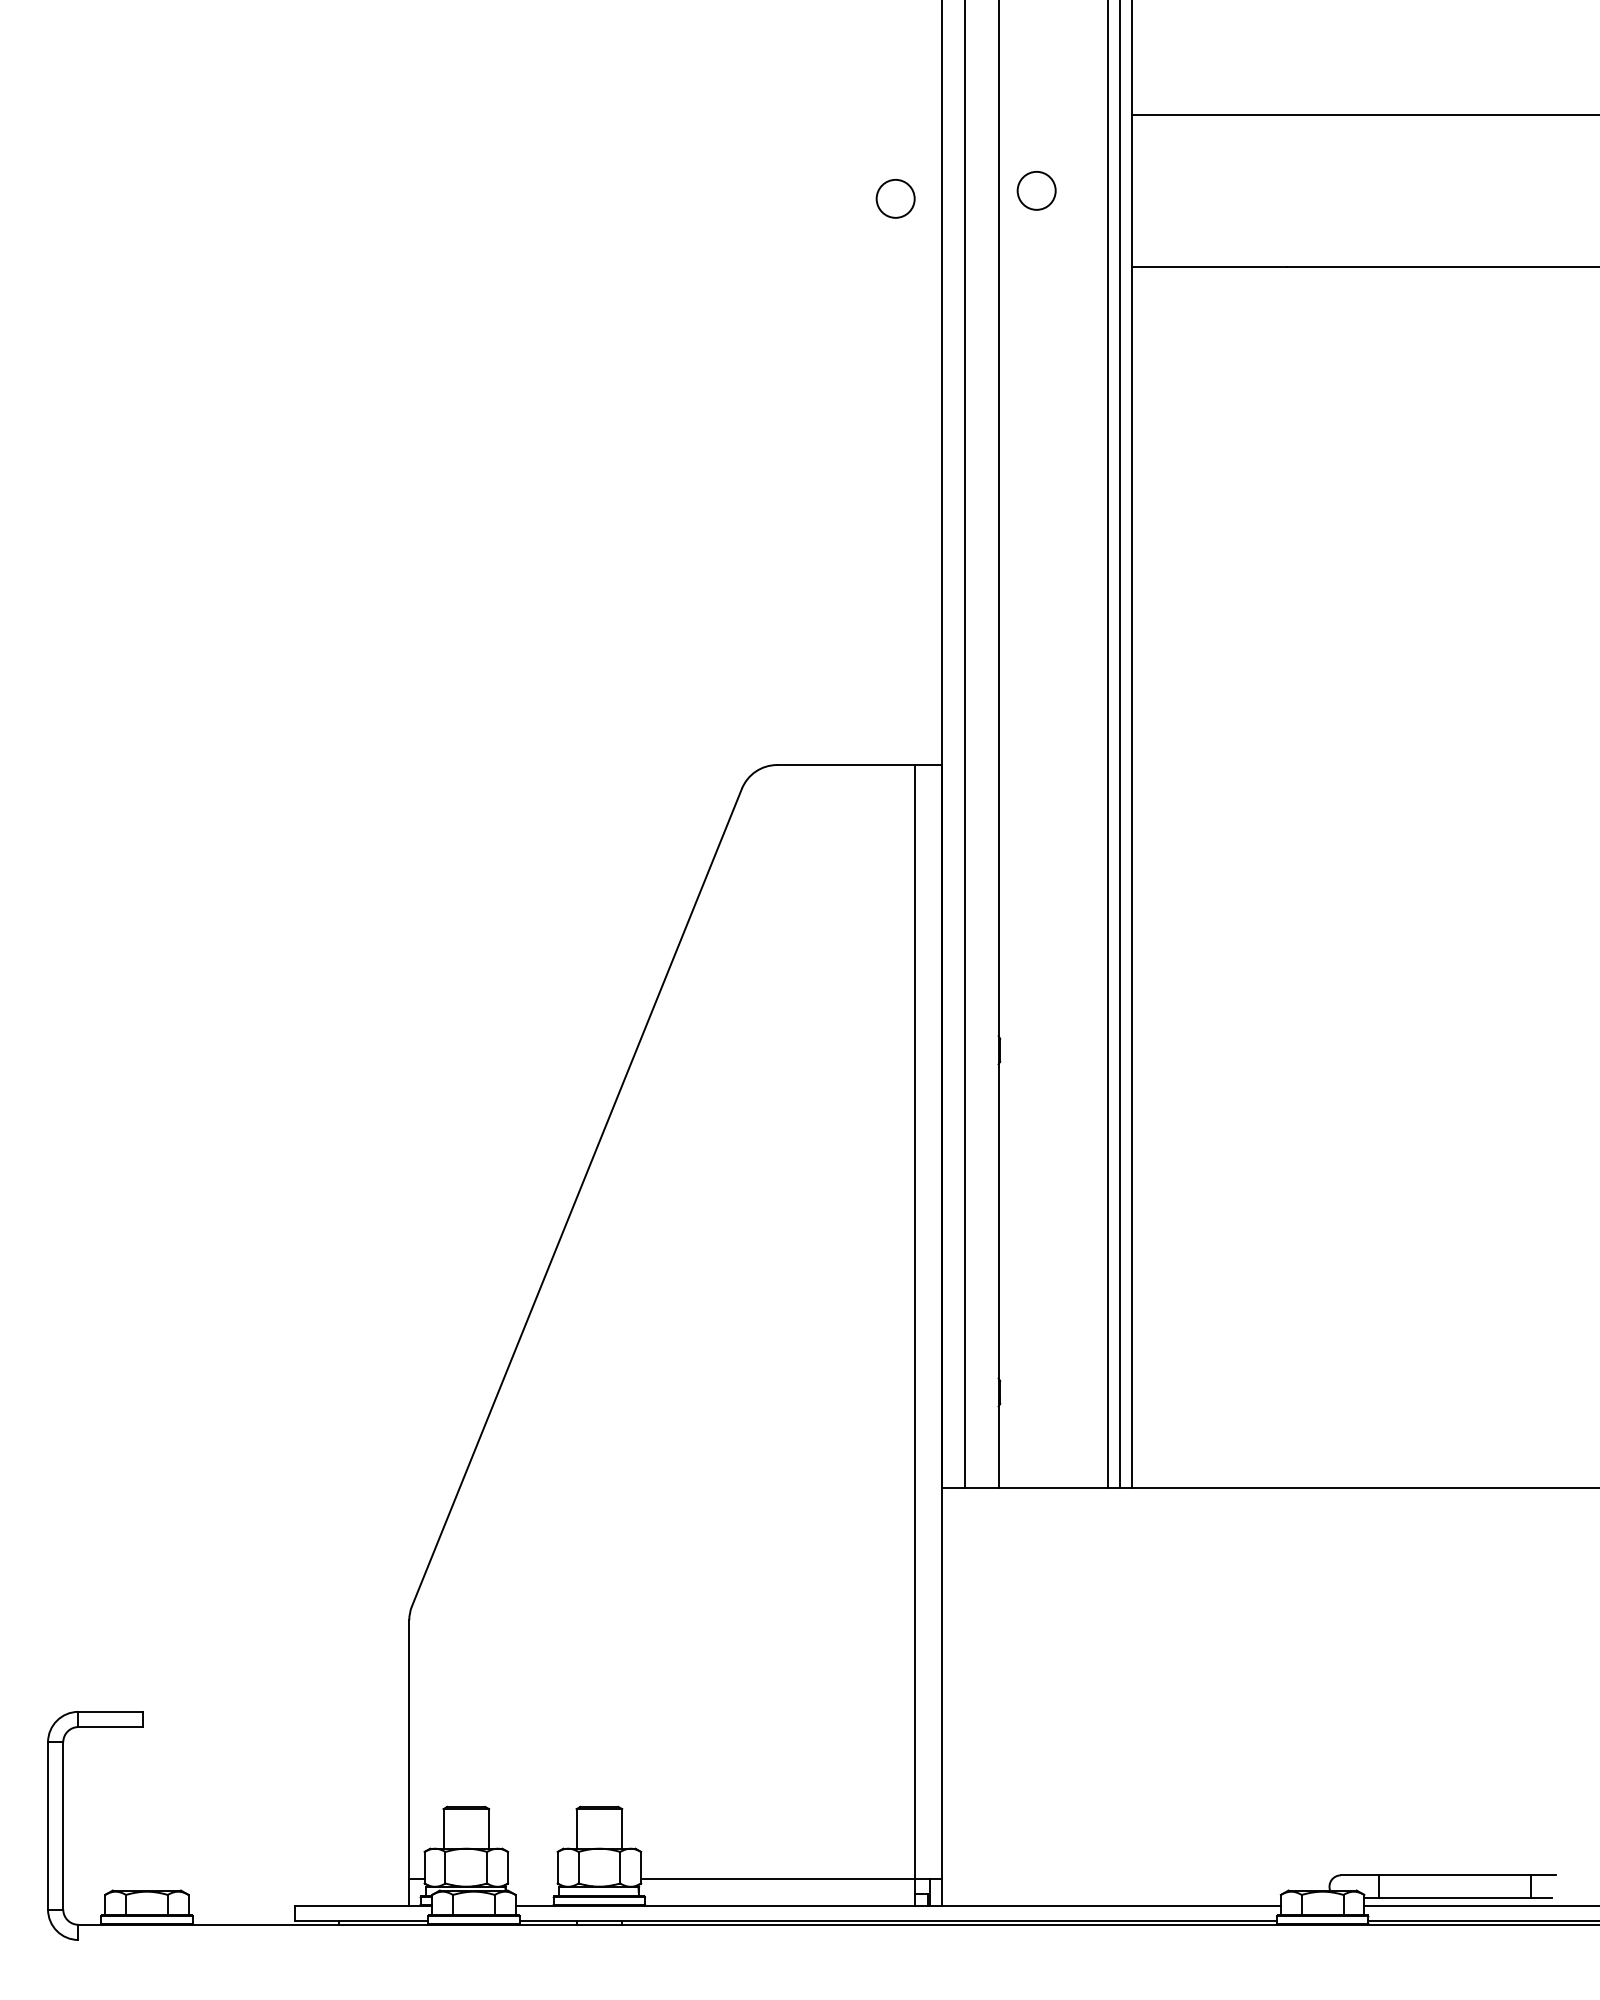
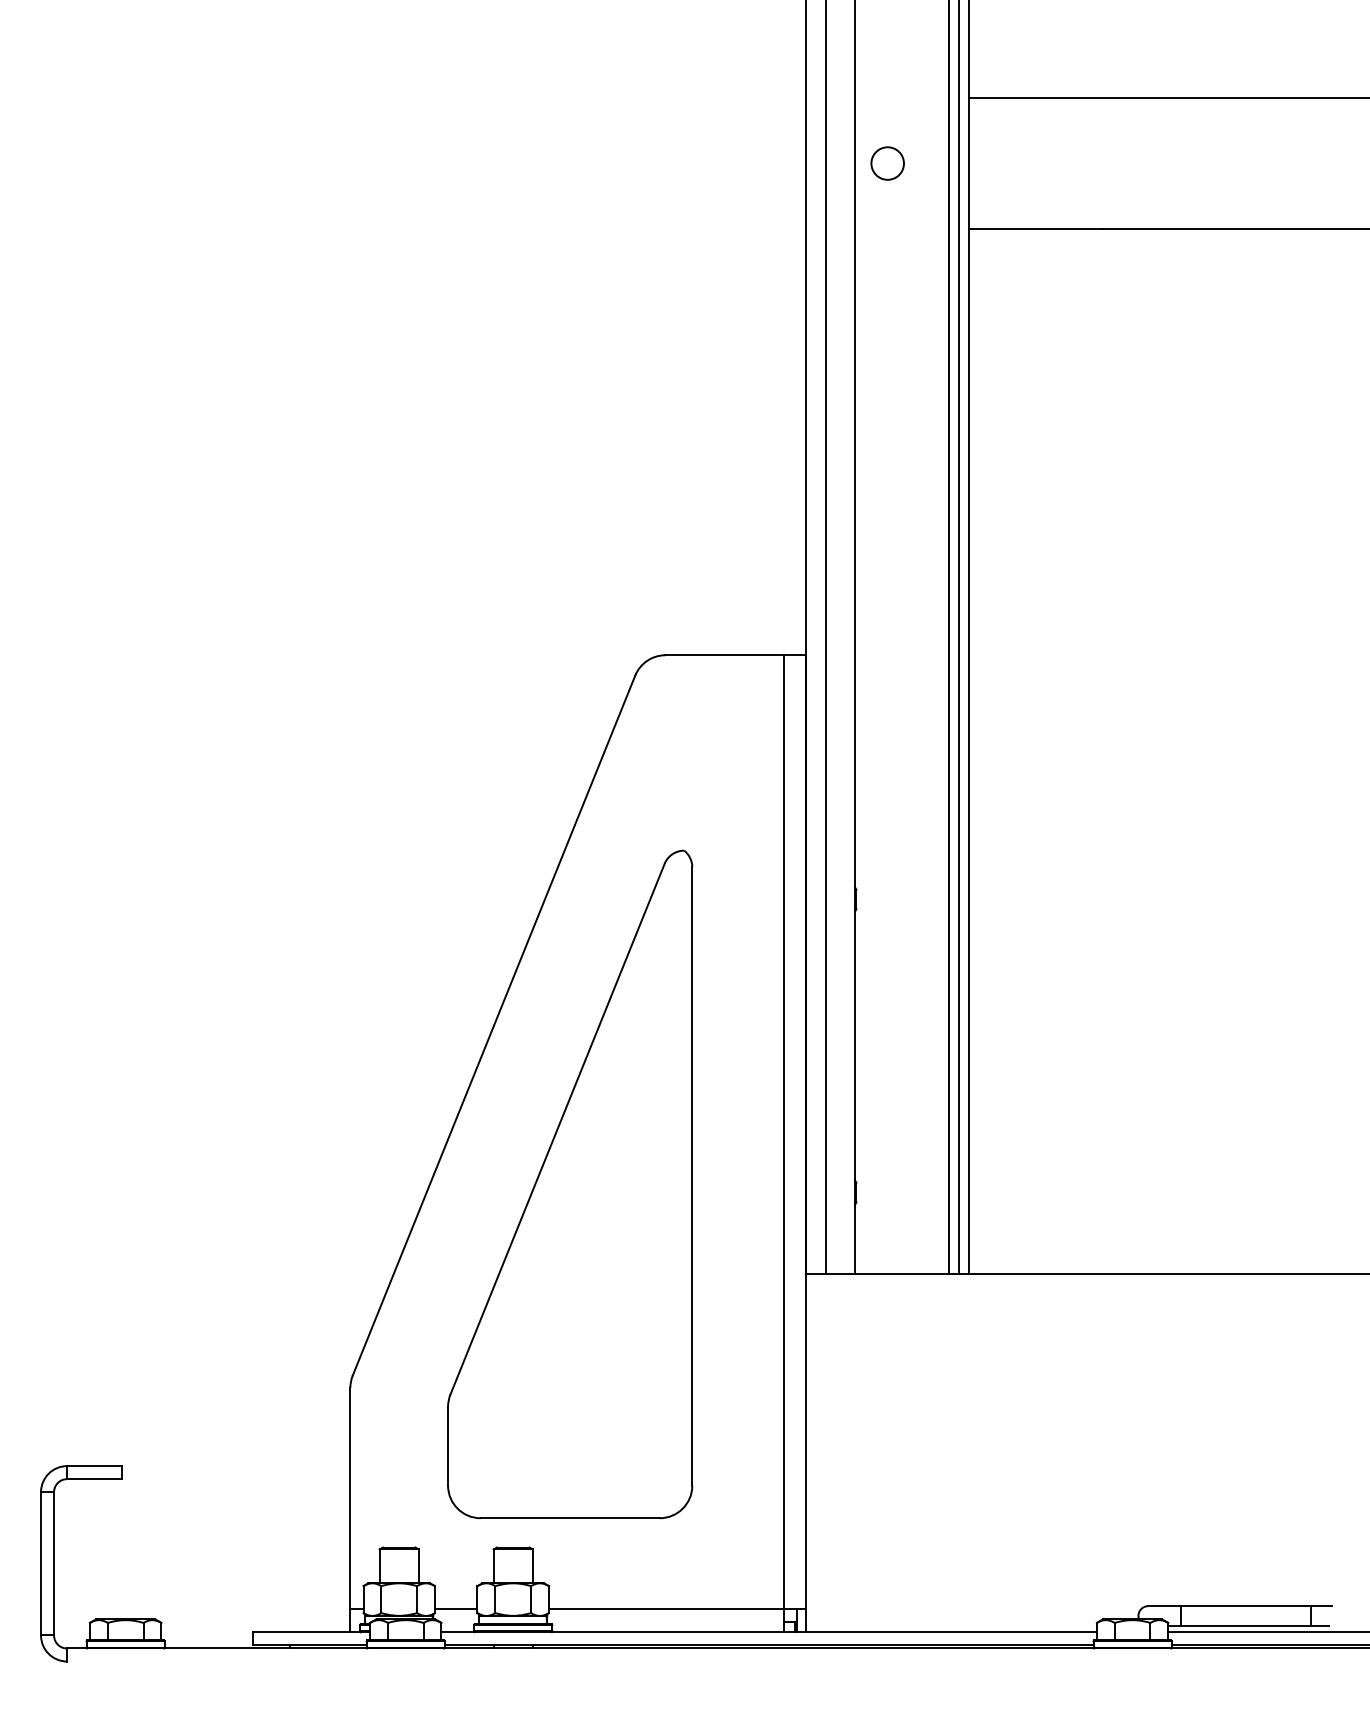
circle: (895, 198) -> (766, 170), removed
part: (665, 1382) -> (569, 1184), added
line: (532, 1879) -> (455, 1609), added

